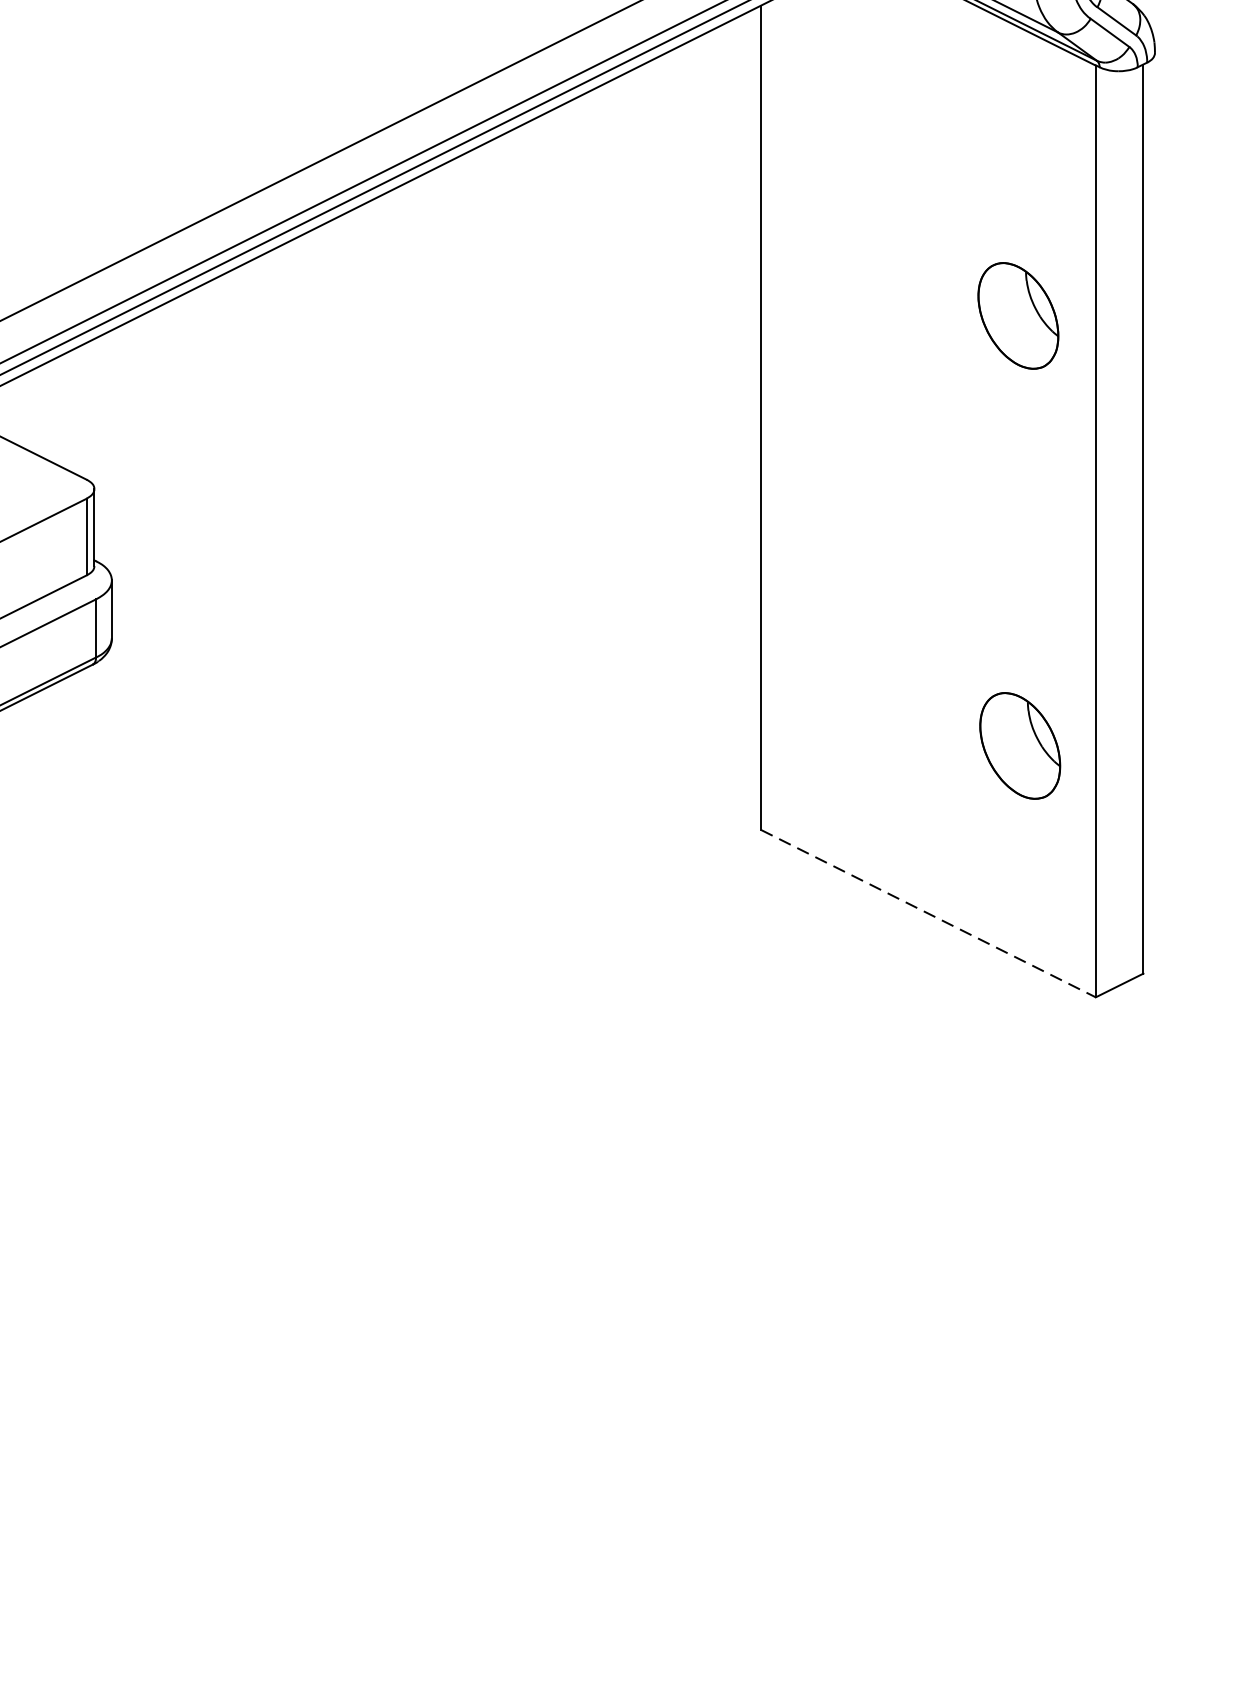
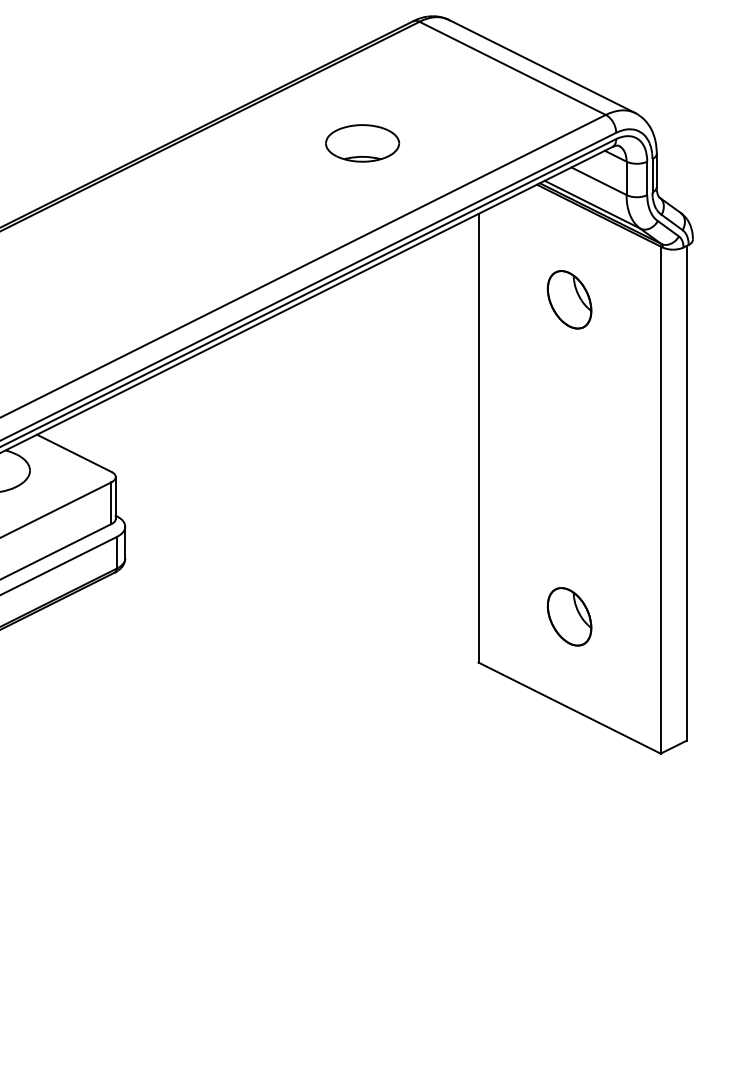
part: (1018, 315) -> (569, 299), moved
part: (1020, 745) -> (569, 616), moved
line: (928, 914) -> (569, 708), dashed -> solid

